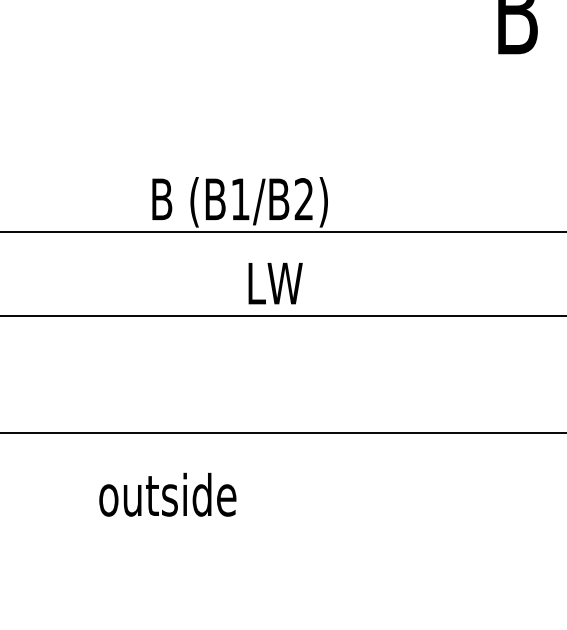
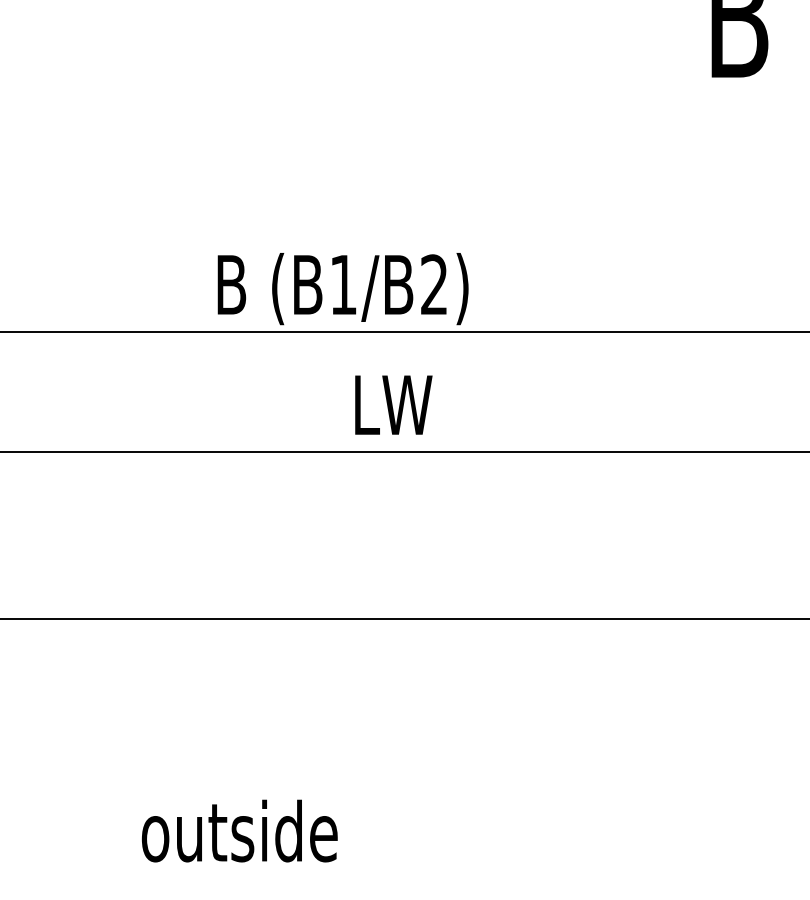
text: (167, 494) -> (239, 830), moved

